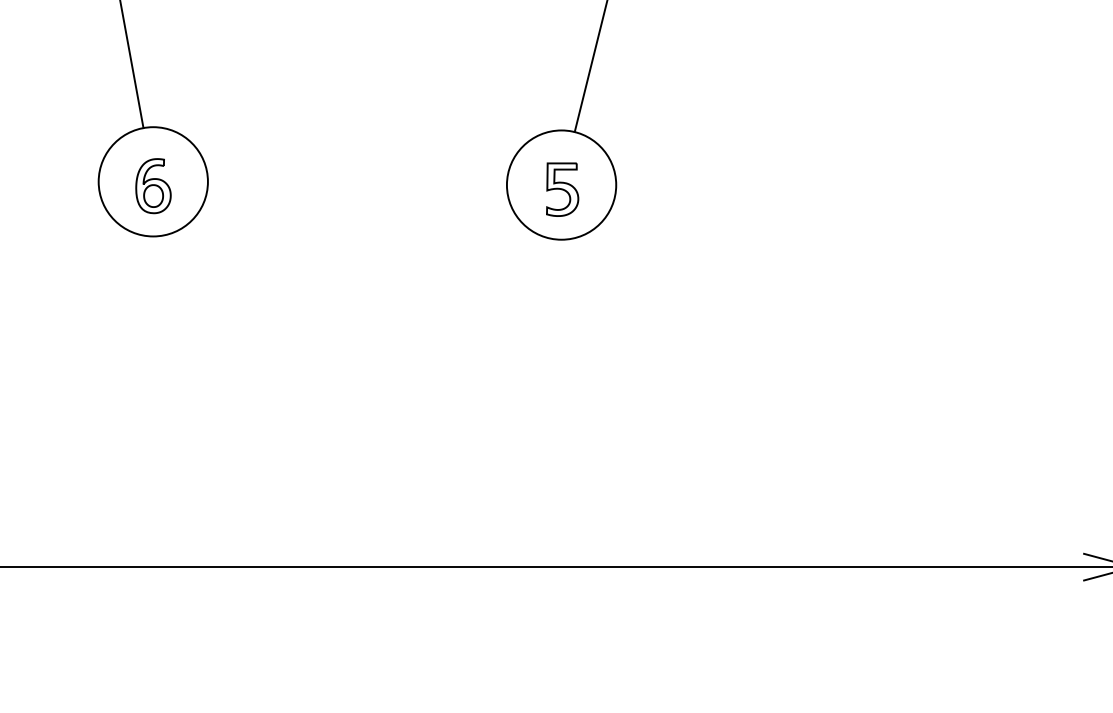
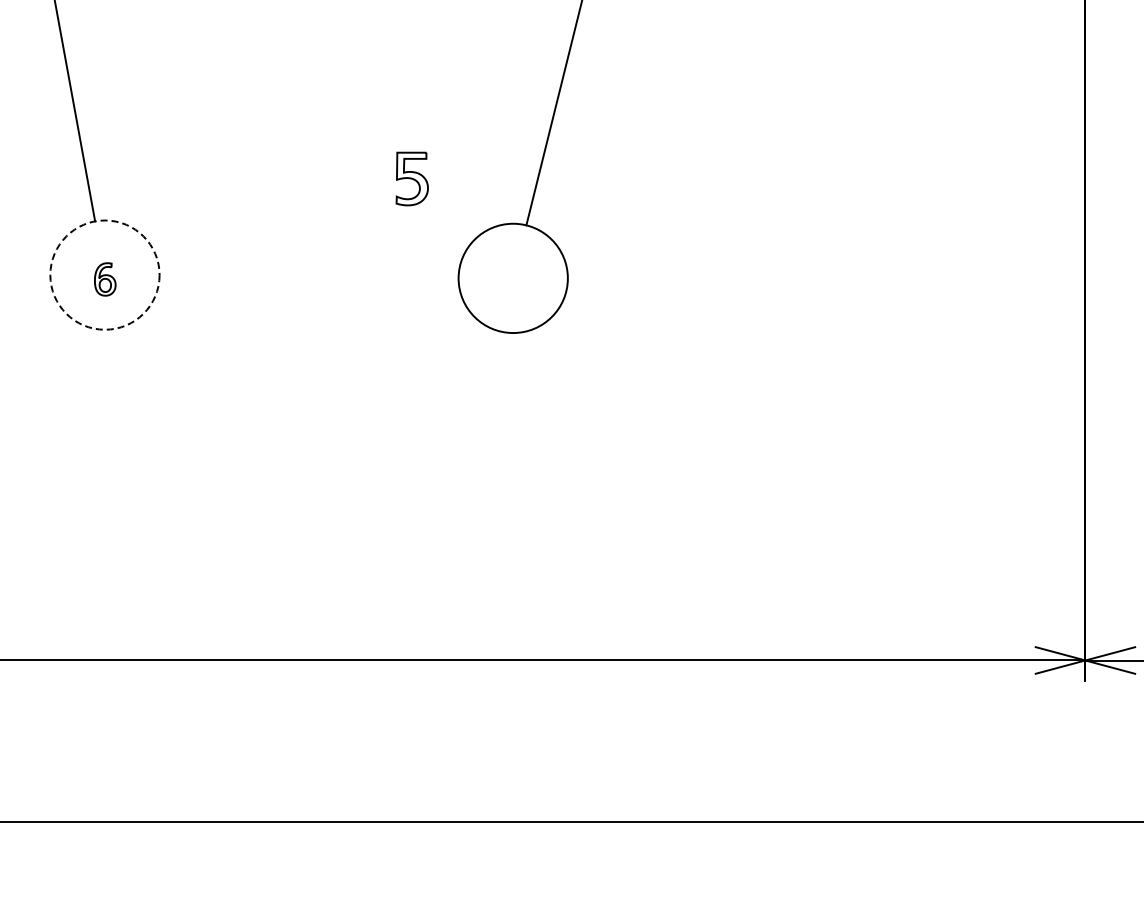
circle: (152, 181) -> (104, 274), solid -> dashed
part: (153, 186) -> (105, 279), size x0.6
part: (561, 189) -> (411, 178), moved

